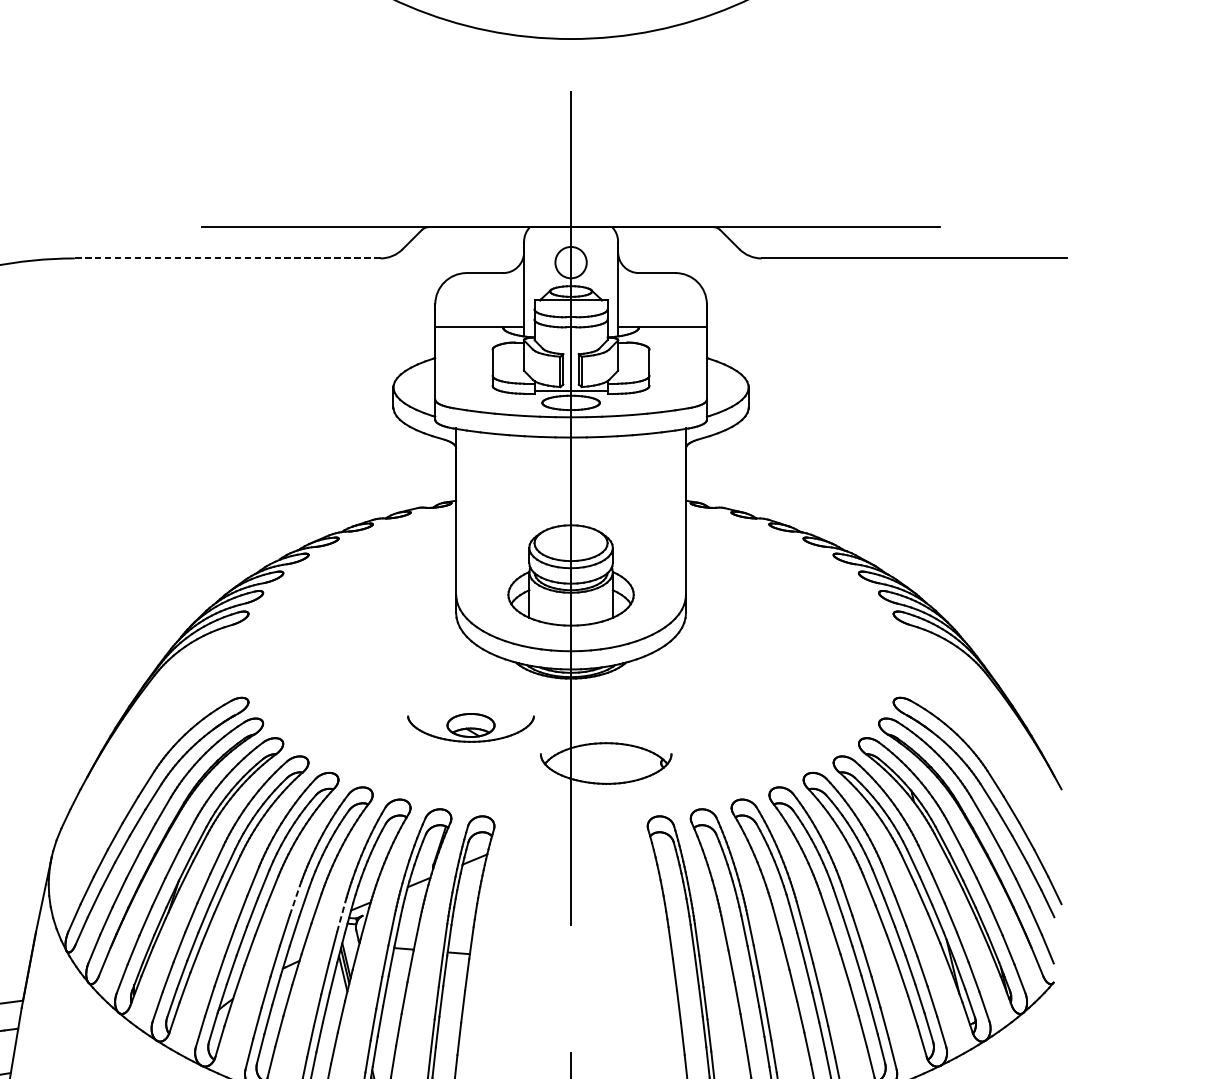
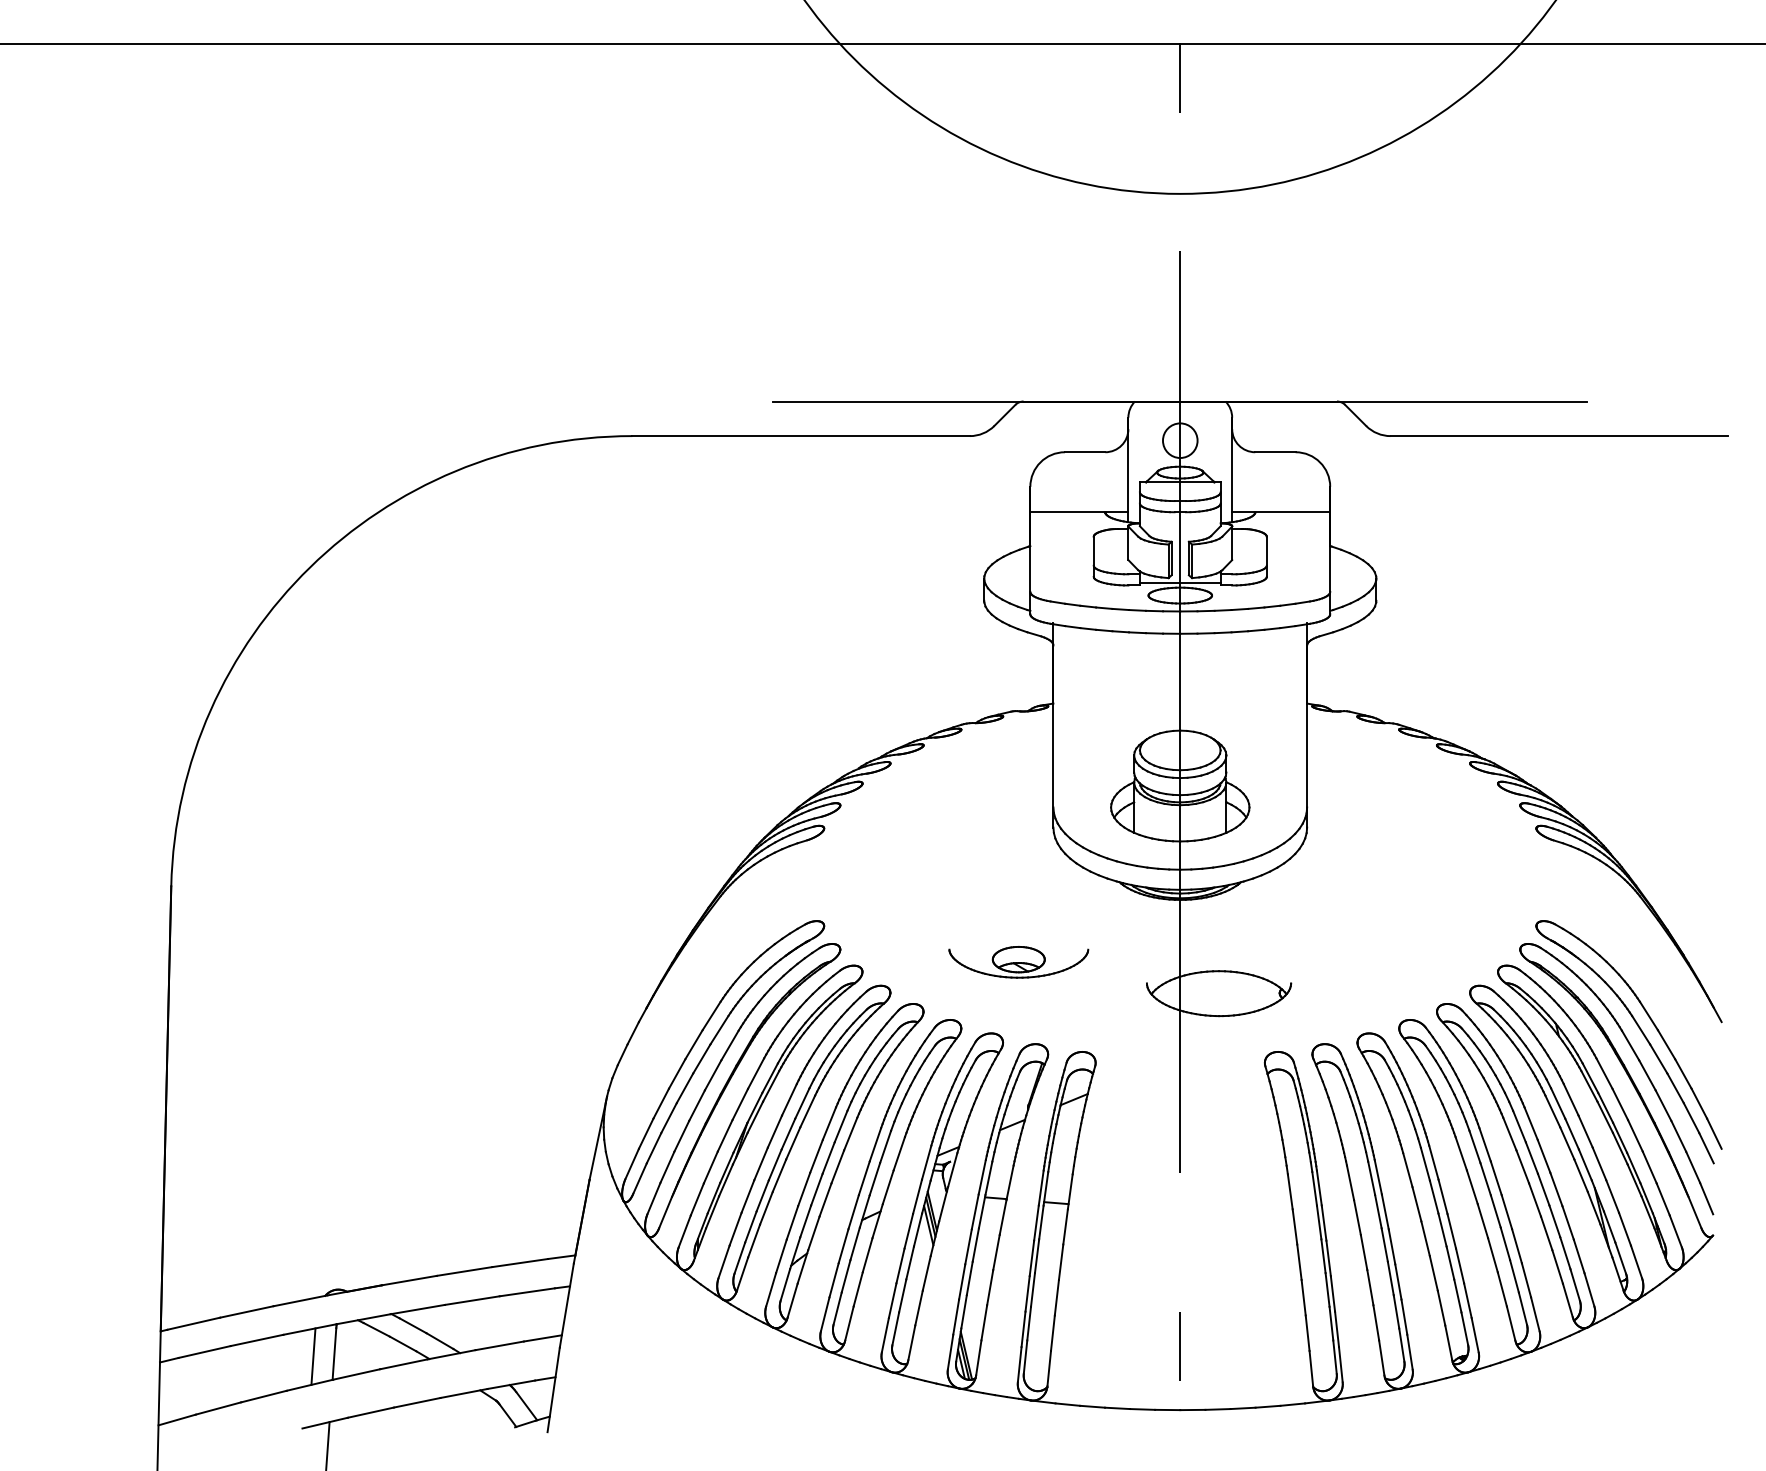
line: (227, 258) -> (801, 436), dashed -> solid
part: (470, 728) -> (1018, 962), moved
line: (294, 900) -> (875, 1144), dashed -> solid
line: (341, 916) -> (926, 1162), dashed -> solid

